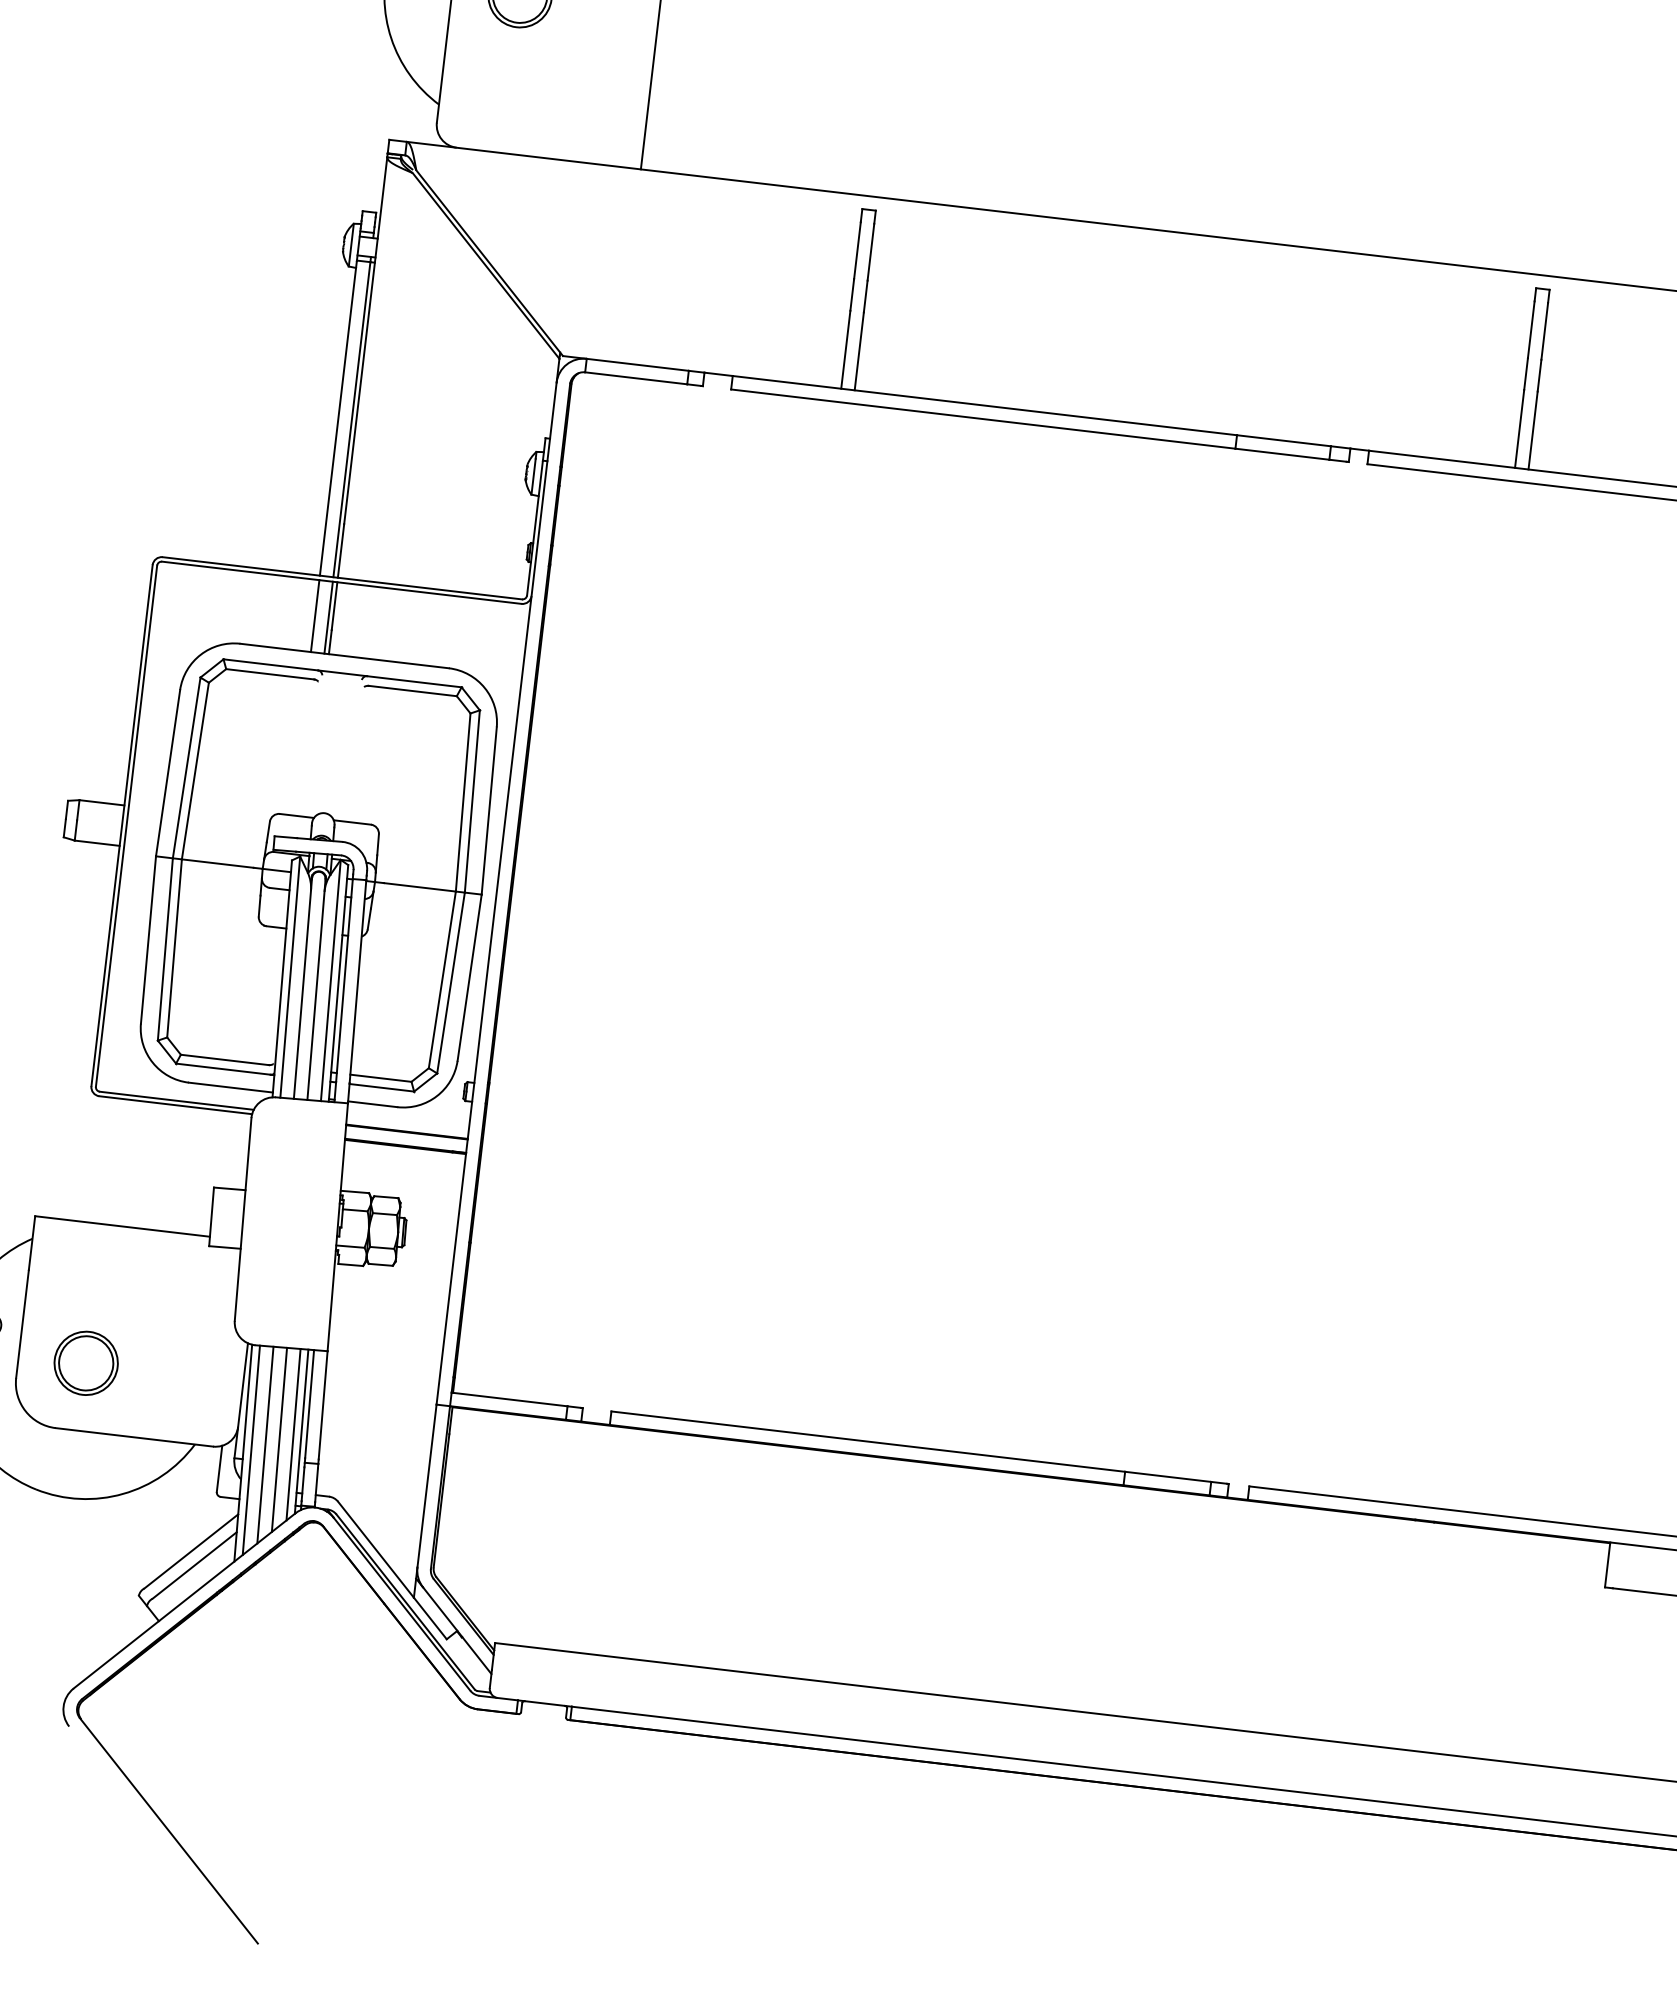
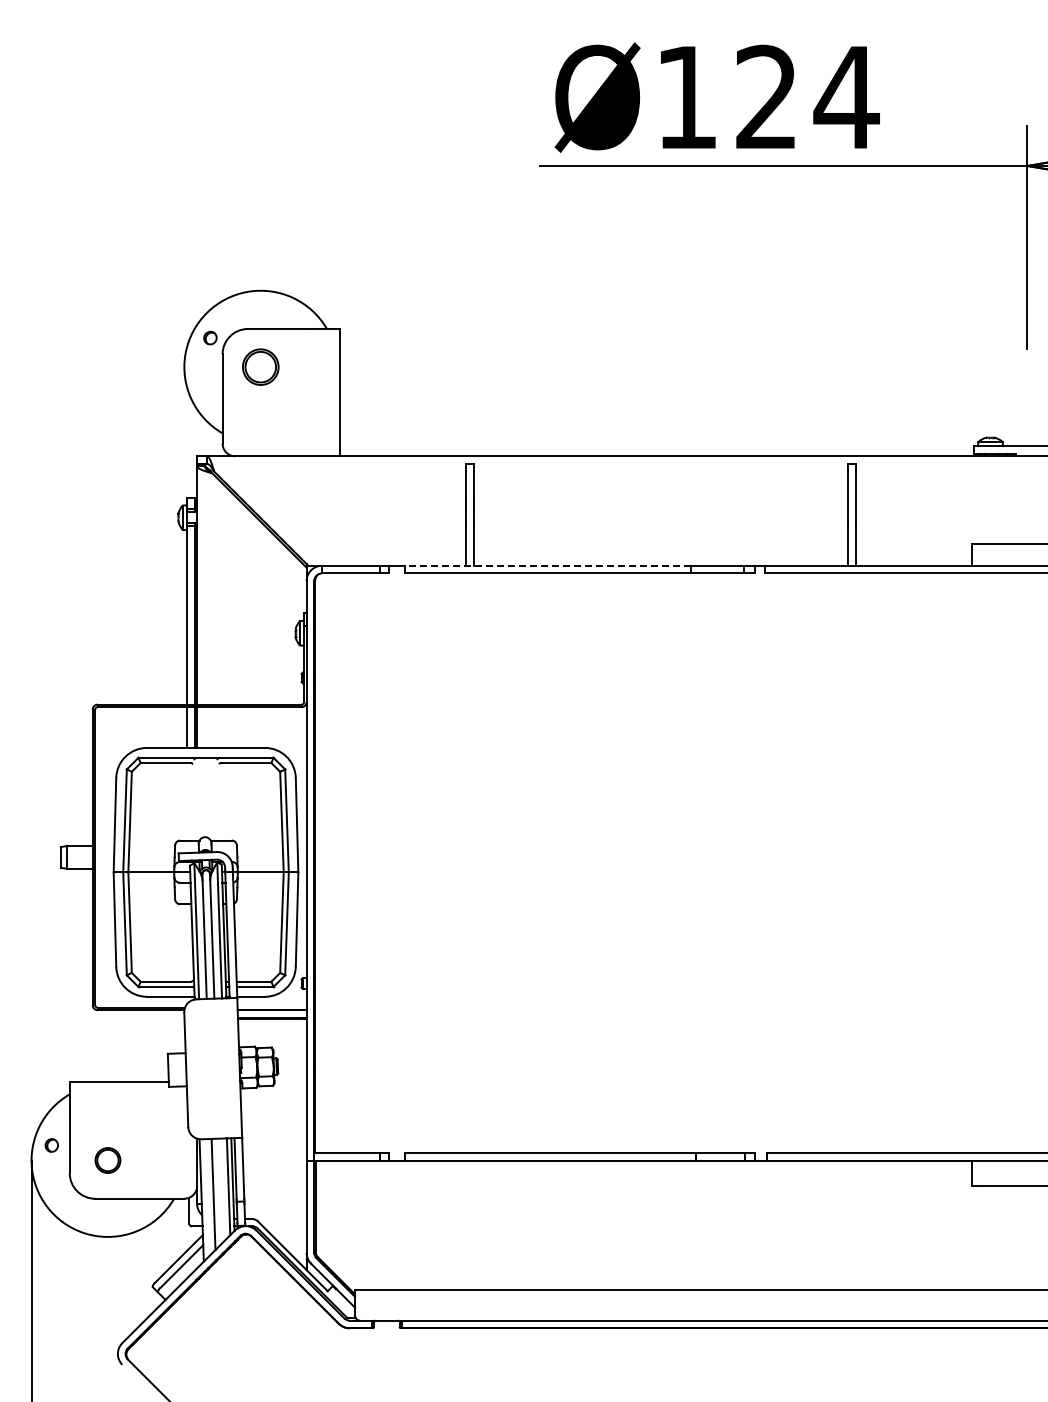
line: (984, 404) -> (547, 565), solid -> dashed
part: (85, 1363) -> (107, 1160), size x0.7
line: (278, 1439) -> (220, 1190), removed
line: (250, 1450) -> (205, 1198), removed

